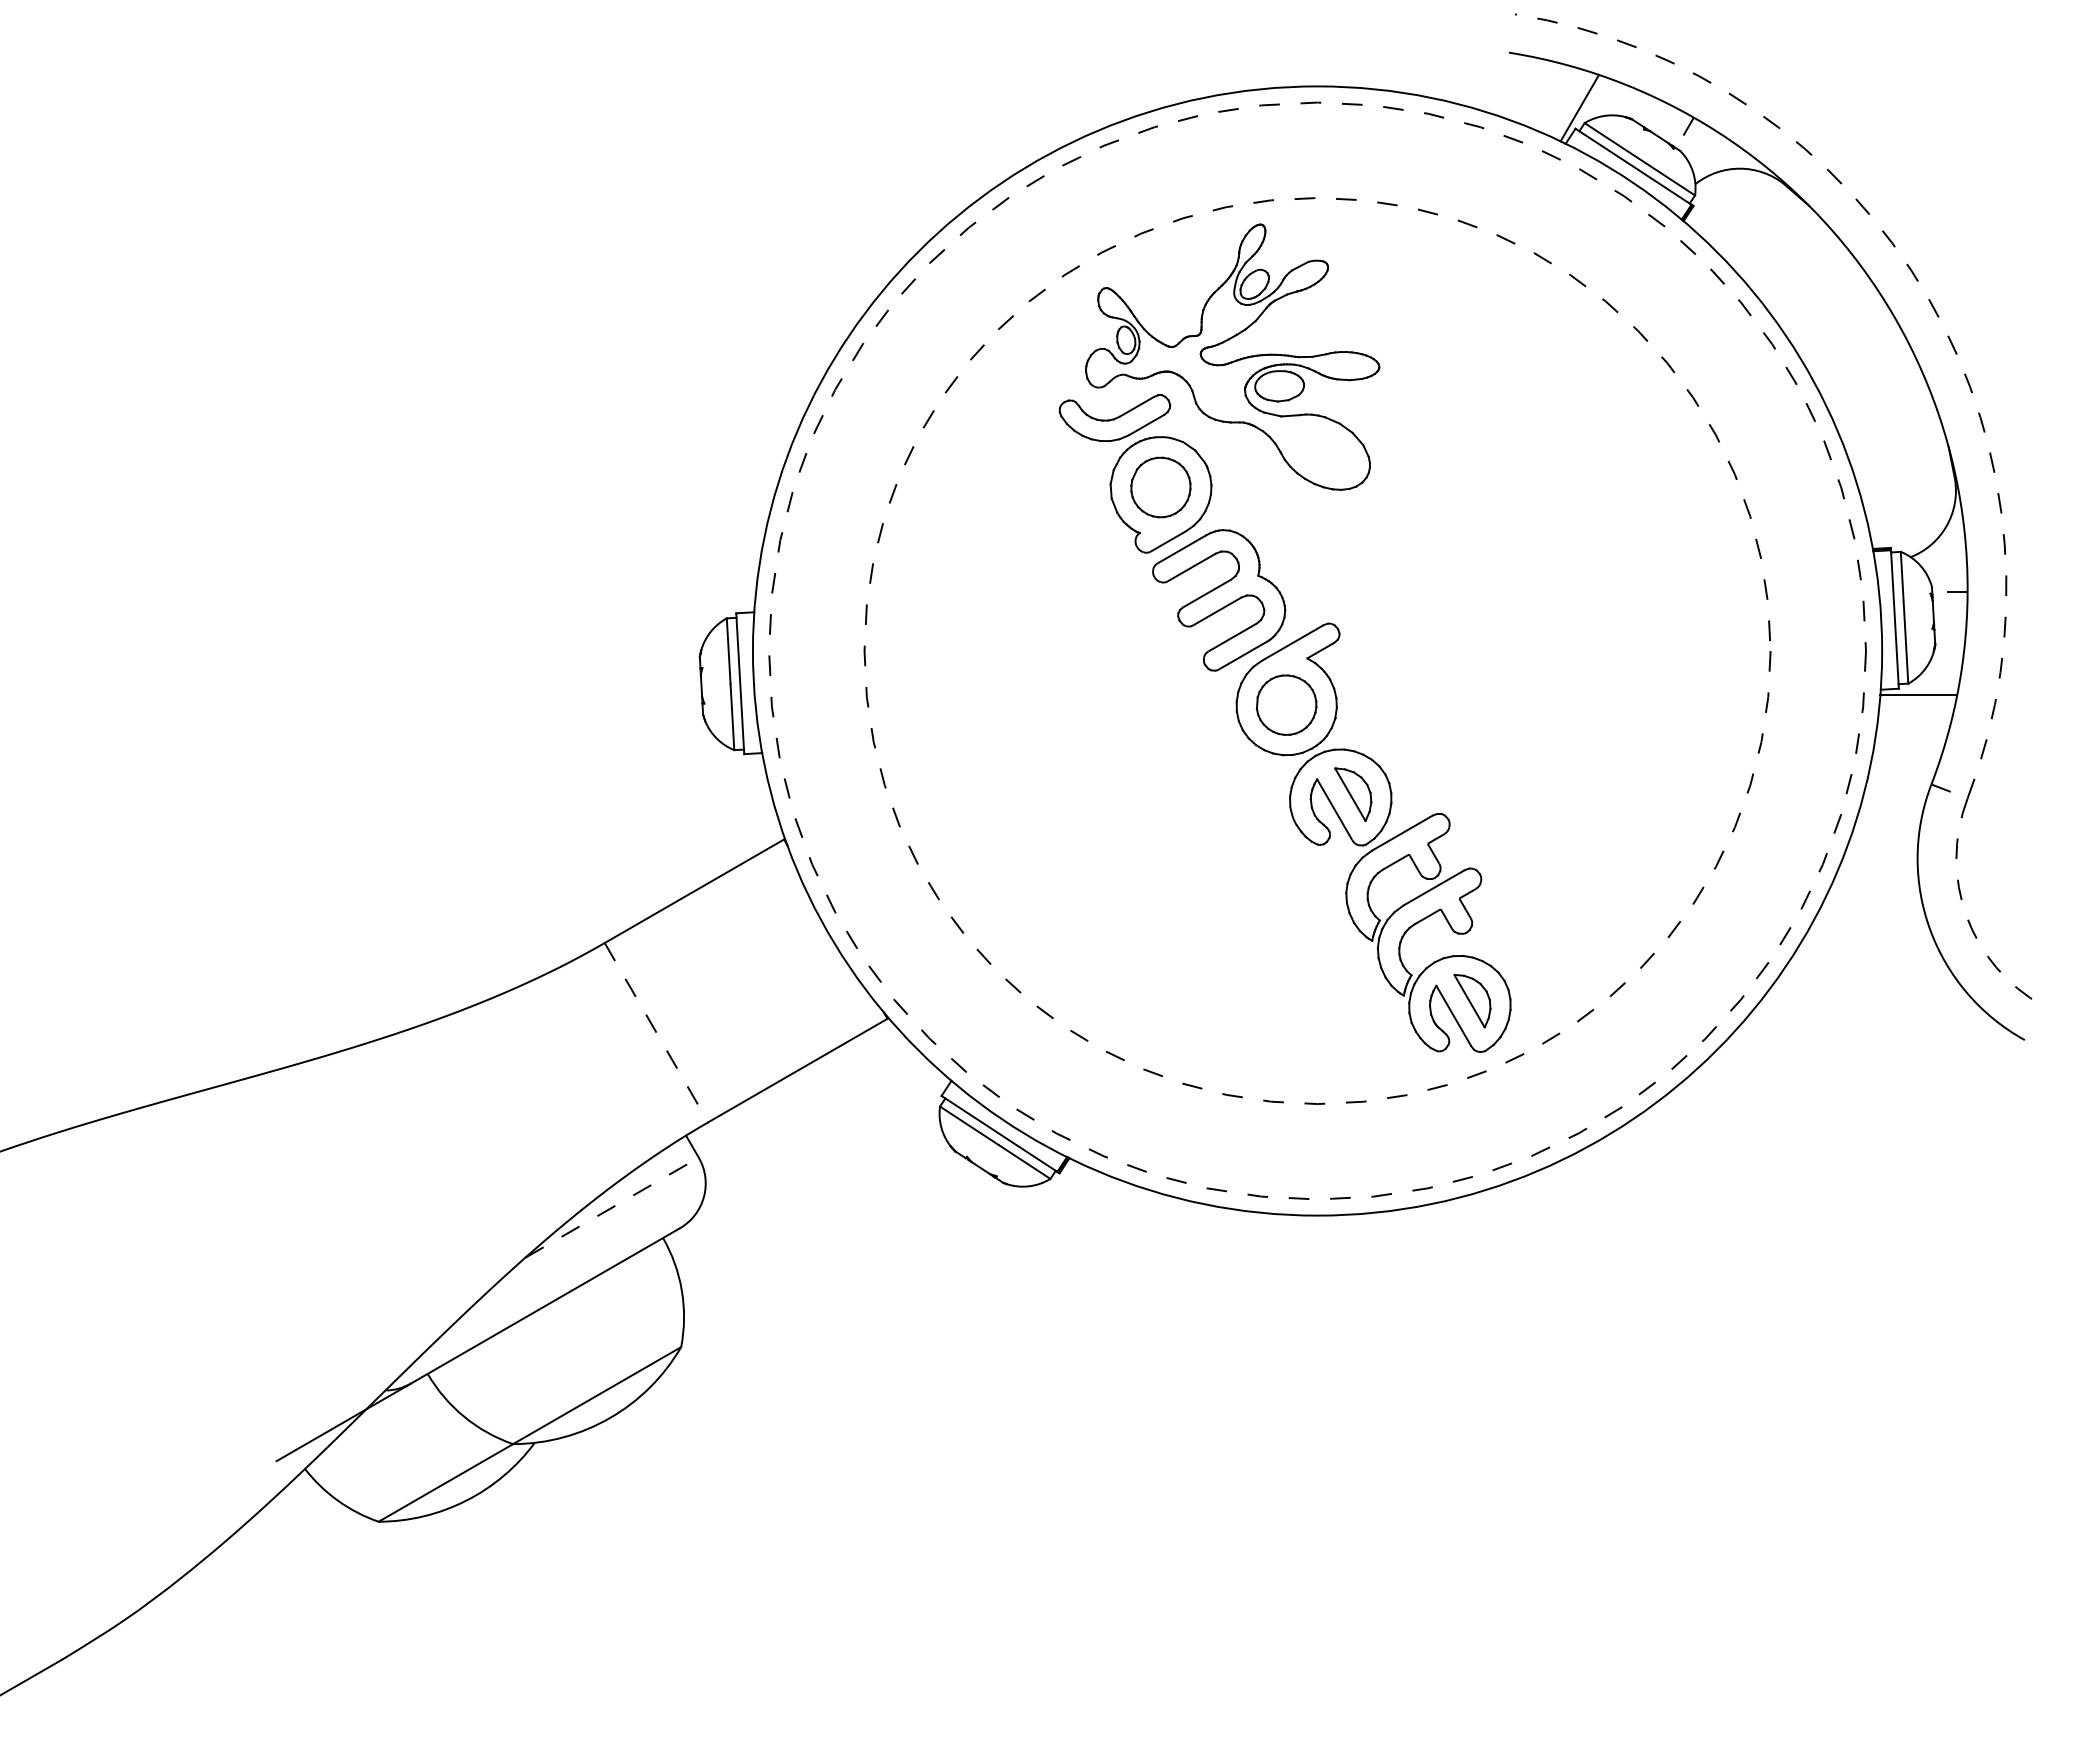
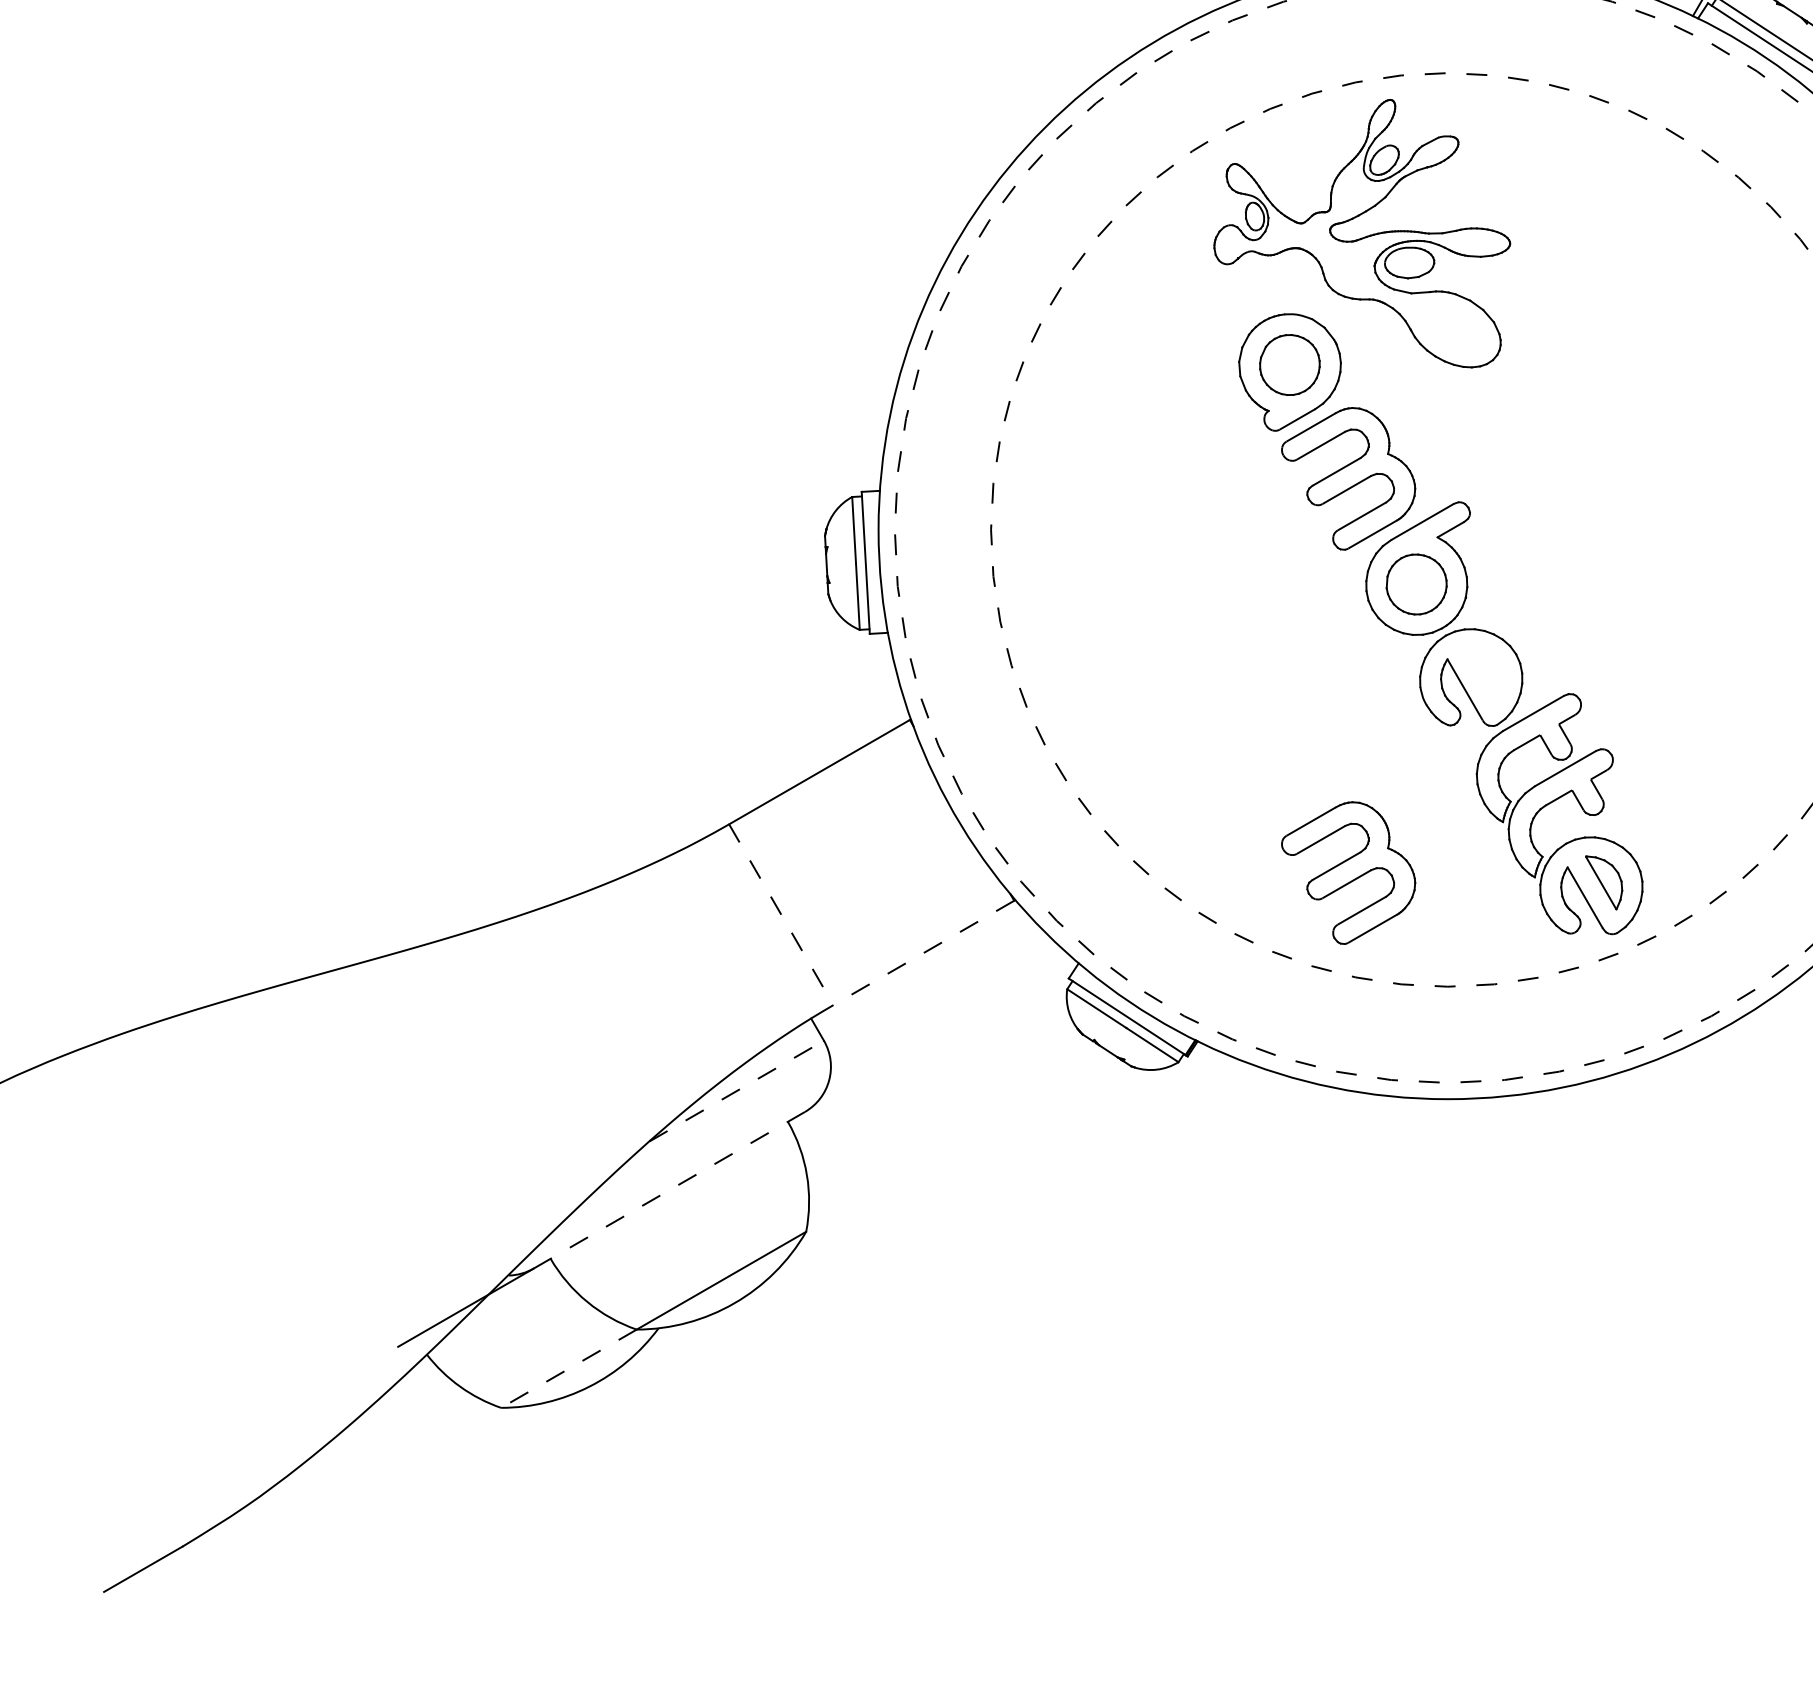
part: (1114, 417) -> (1243, 294), removed
part: (1353, 794) -> (1484, 674), removed
part: (1219, 991) -> (1348, 873), added
line: (797, 1070) -> (923, 952), solid -> dashed
line: (544, 1306) -> (668, 1190), solid -> dashed
line: (445, 1482) -> (568, 1368), solid -> dashed

